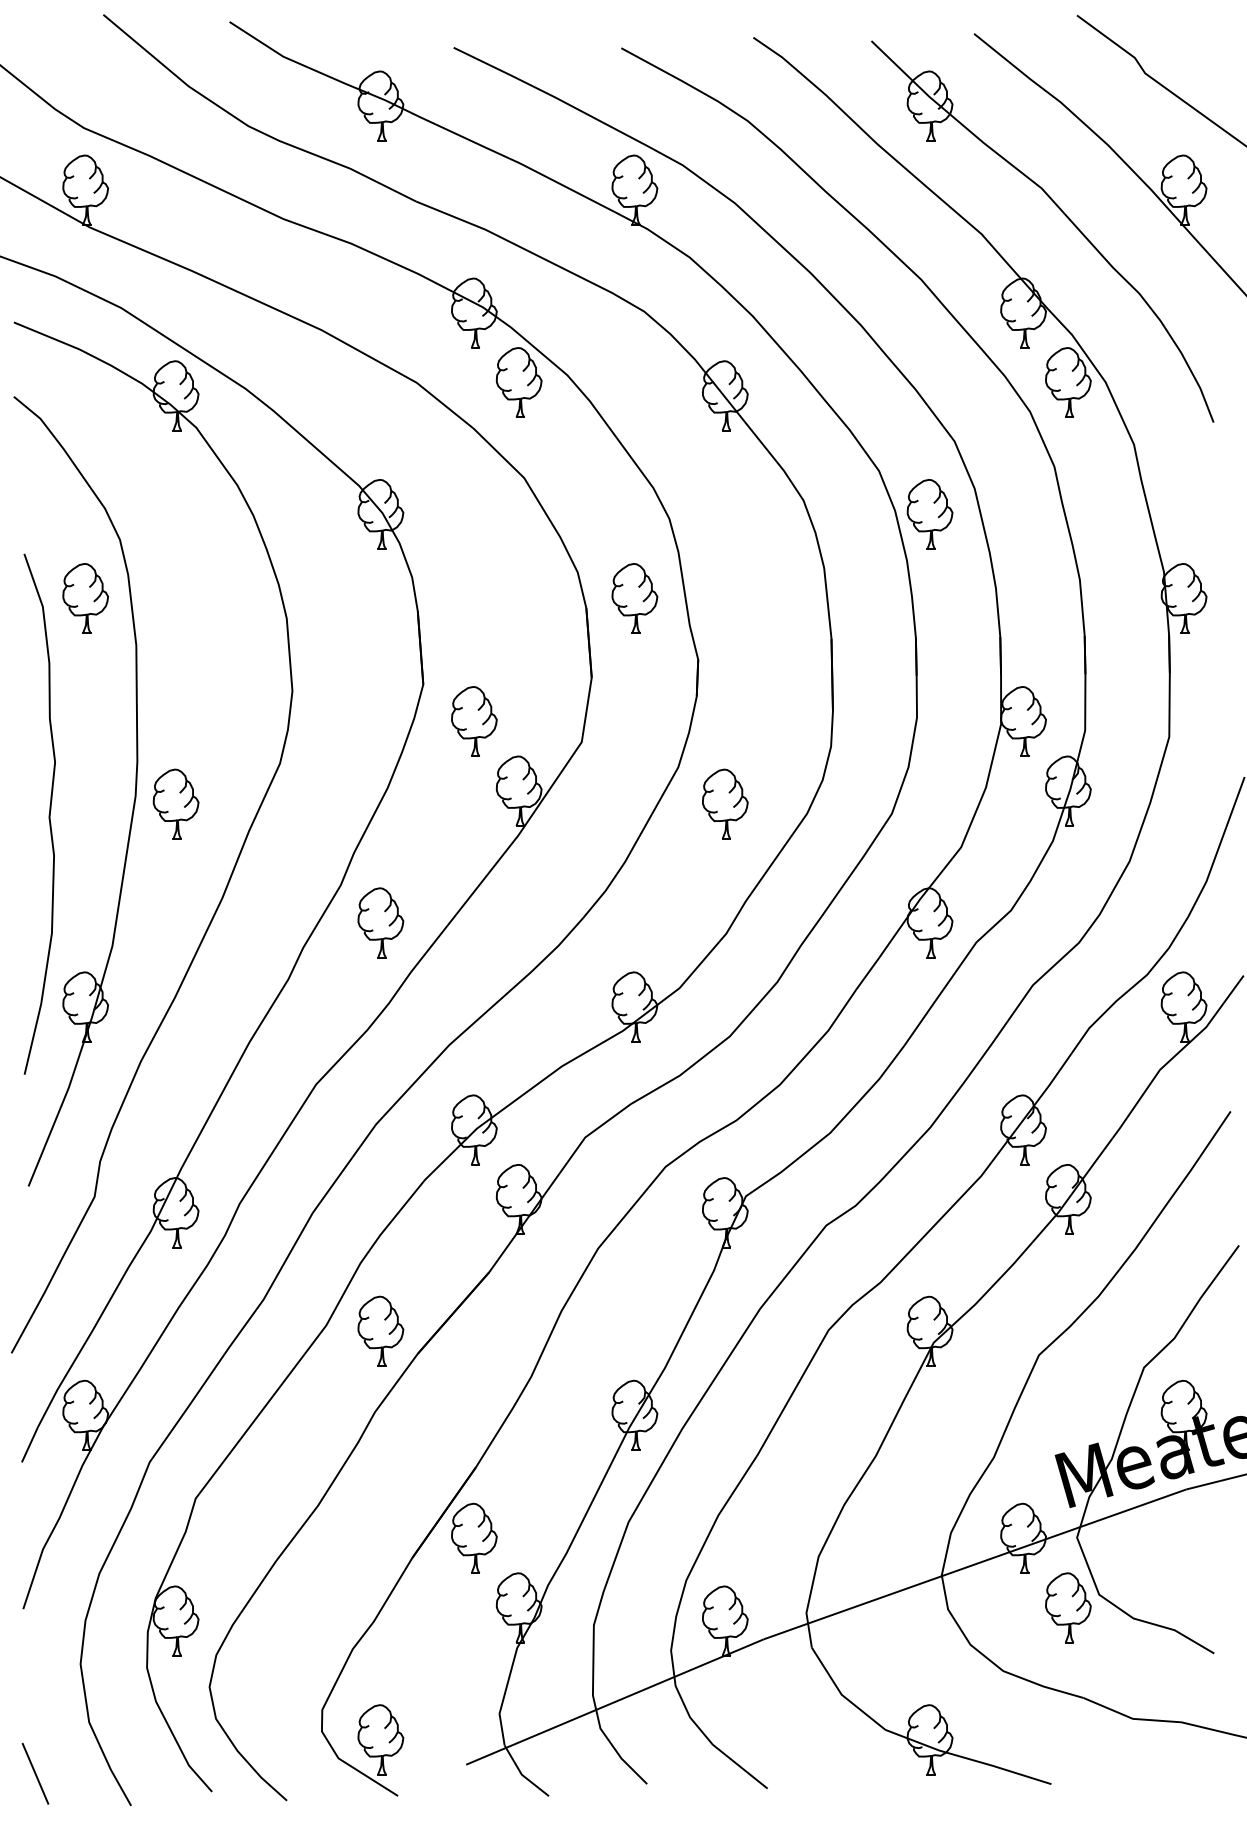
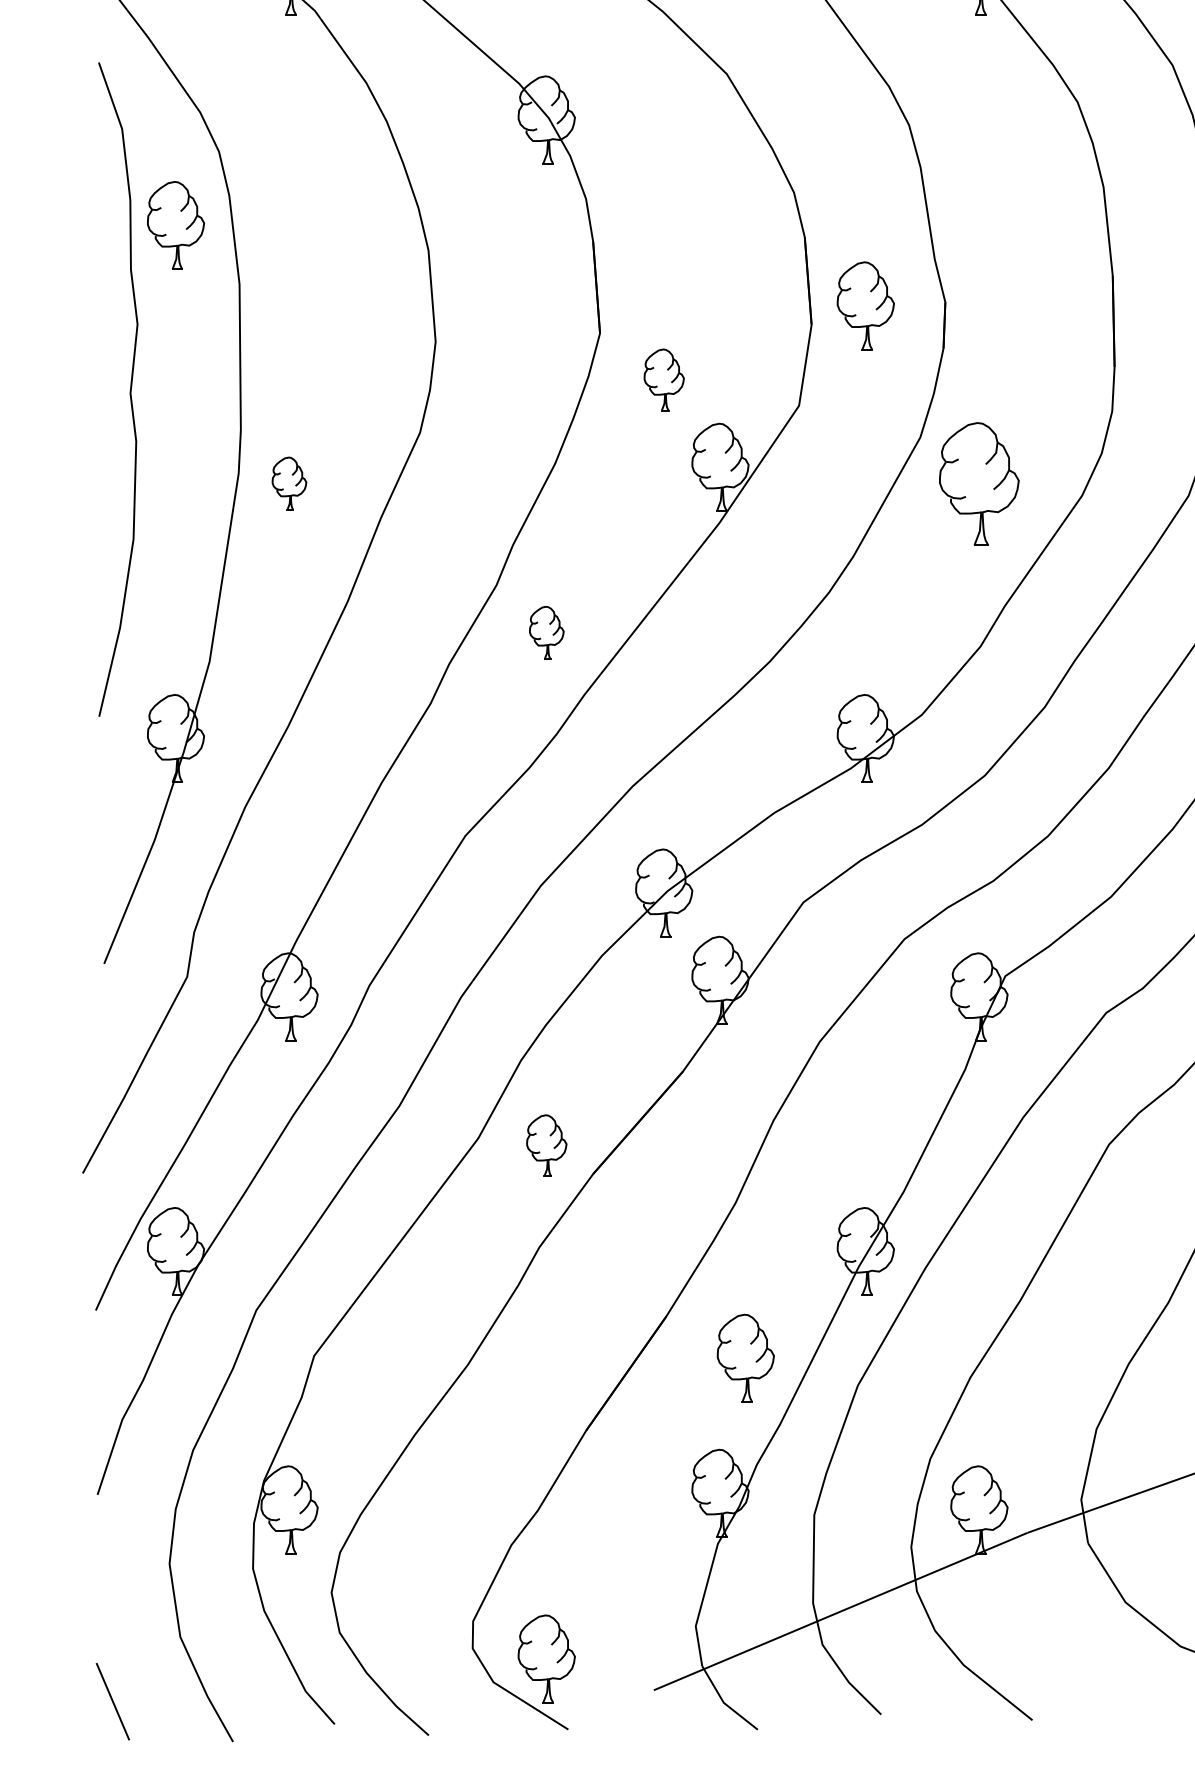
part: (634, 598) -> (865, 305), moved
part: (474, 721) -> (664, 379), size x0.7
part: (175, 803) -> (288, 482), size x0.6
part: (725, 803) -> (979, 482), size x1.4
curve: (48, 814) -> (129, 389), moved
part: (380, 922) -> (546, 632), size x0.6
part: (380, 1330) -> (546, 1144), size x0.7
part: (474, 1537) -> (745, 1357), moved

